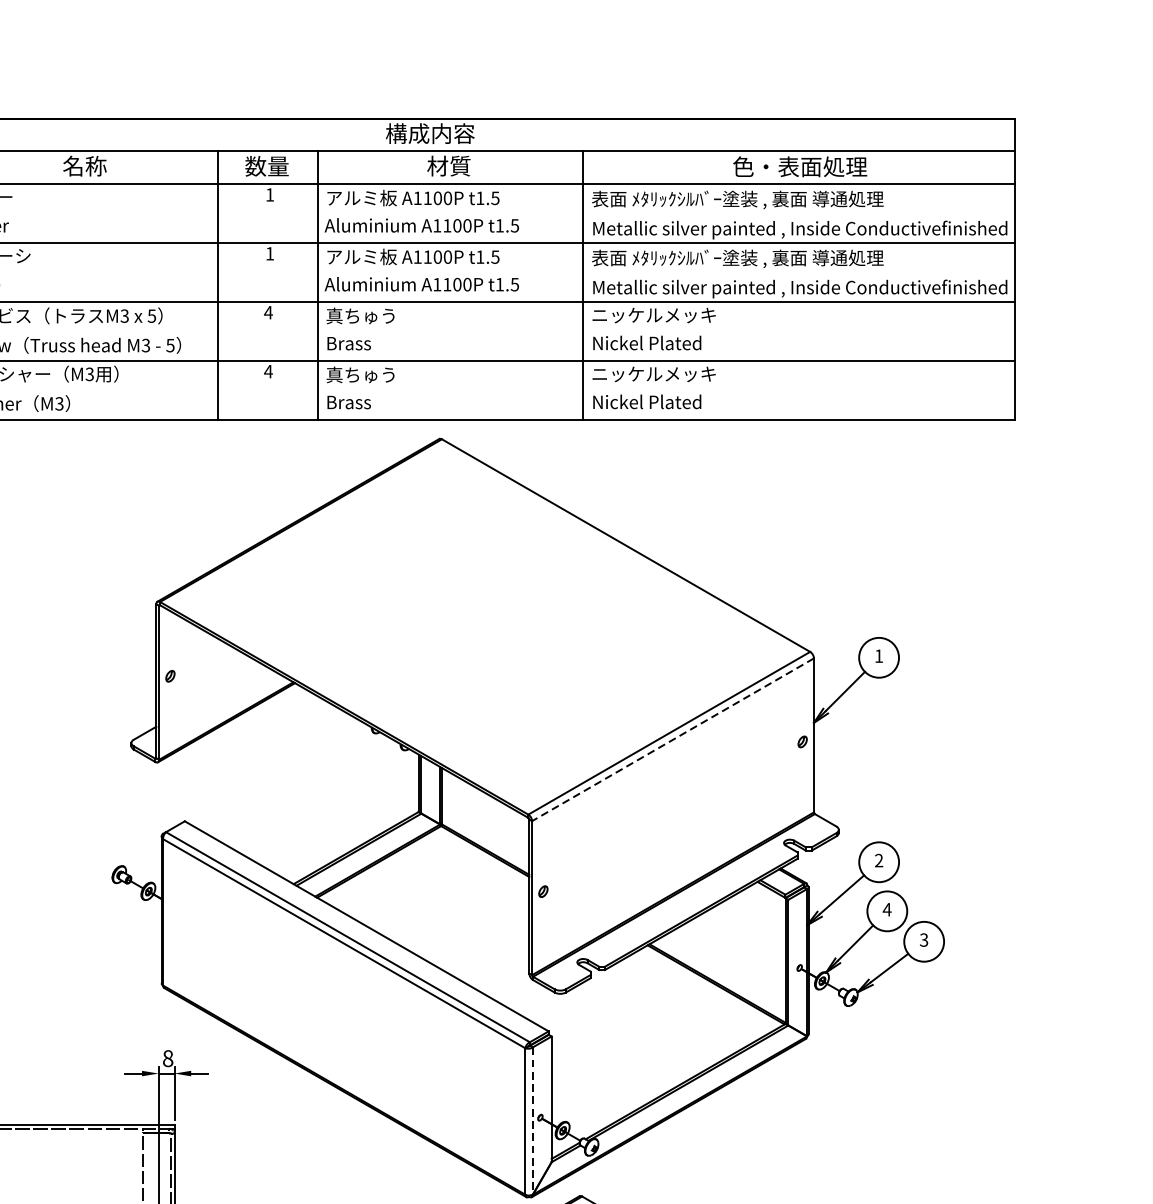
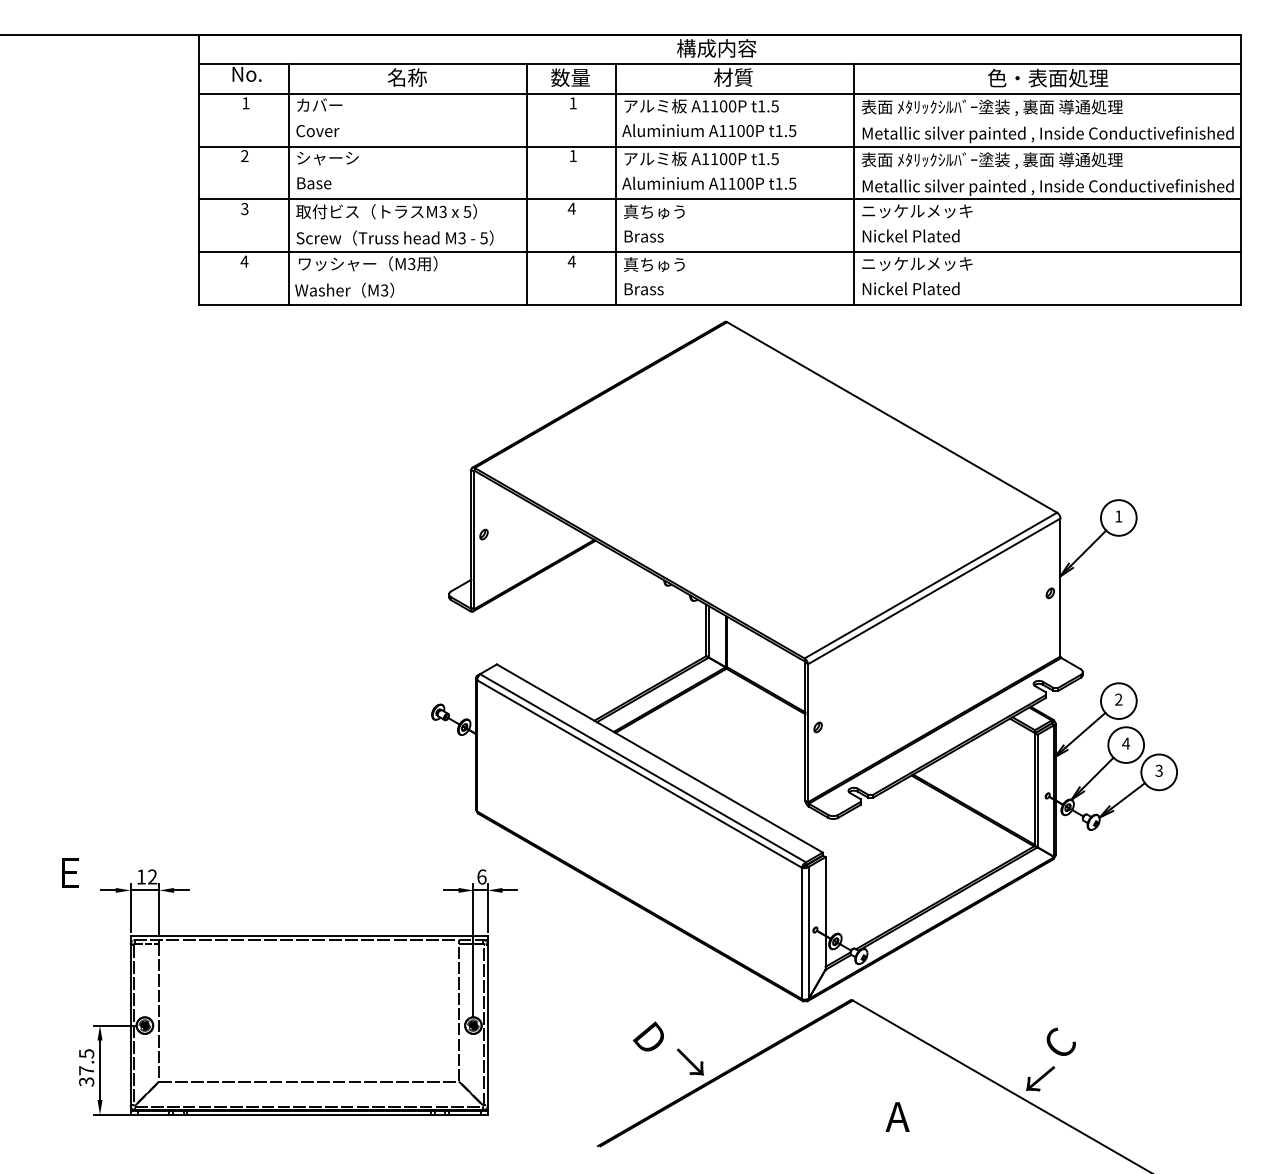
line: (673, 739) -> (934, 591), dashed -> solid
text: (167, 1058) -> (481, 876), 8 -> 6
line: (532, 1120) -> (808, 932), dashed -> solid

